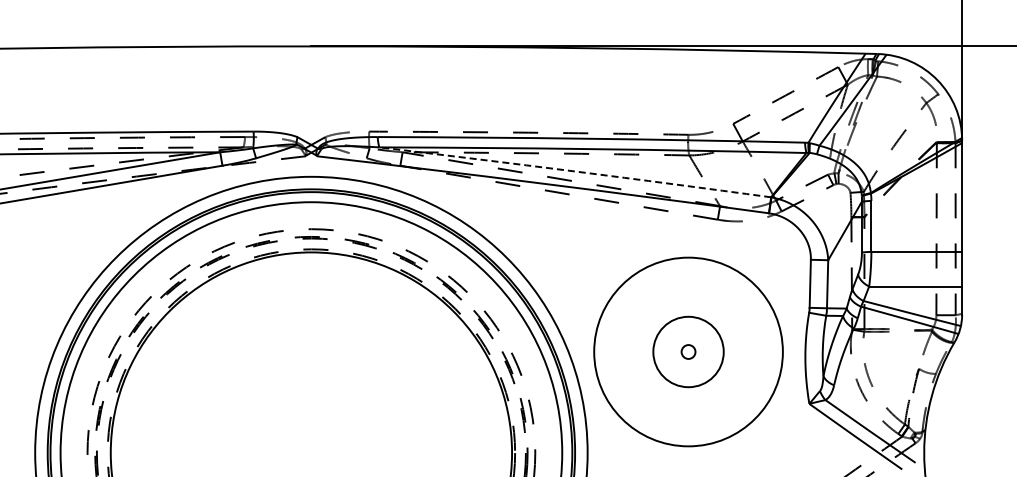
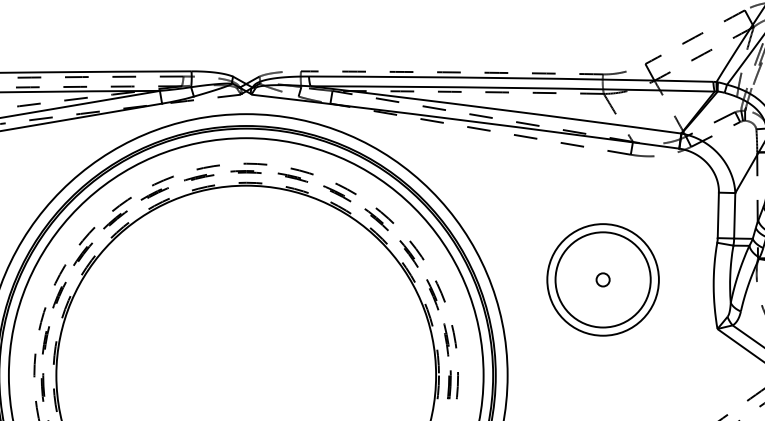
arc: (575, 171) -> (496, 109), dashed -> solid
circle: (688, 351) -> (603, 279), size x0.62
circle: (688, 351) -> (603, 279), size x1.43

